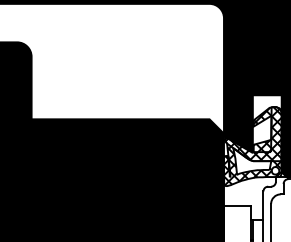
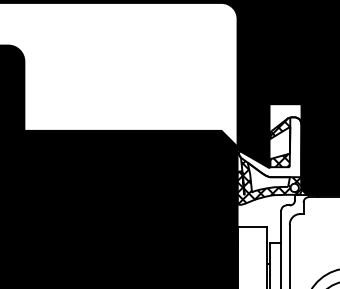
hatch: (253, 134) -> (270, 147), removed

